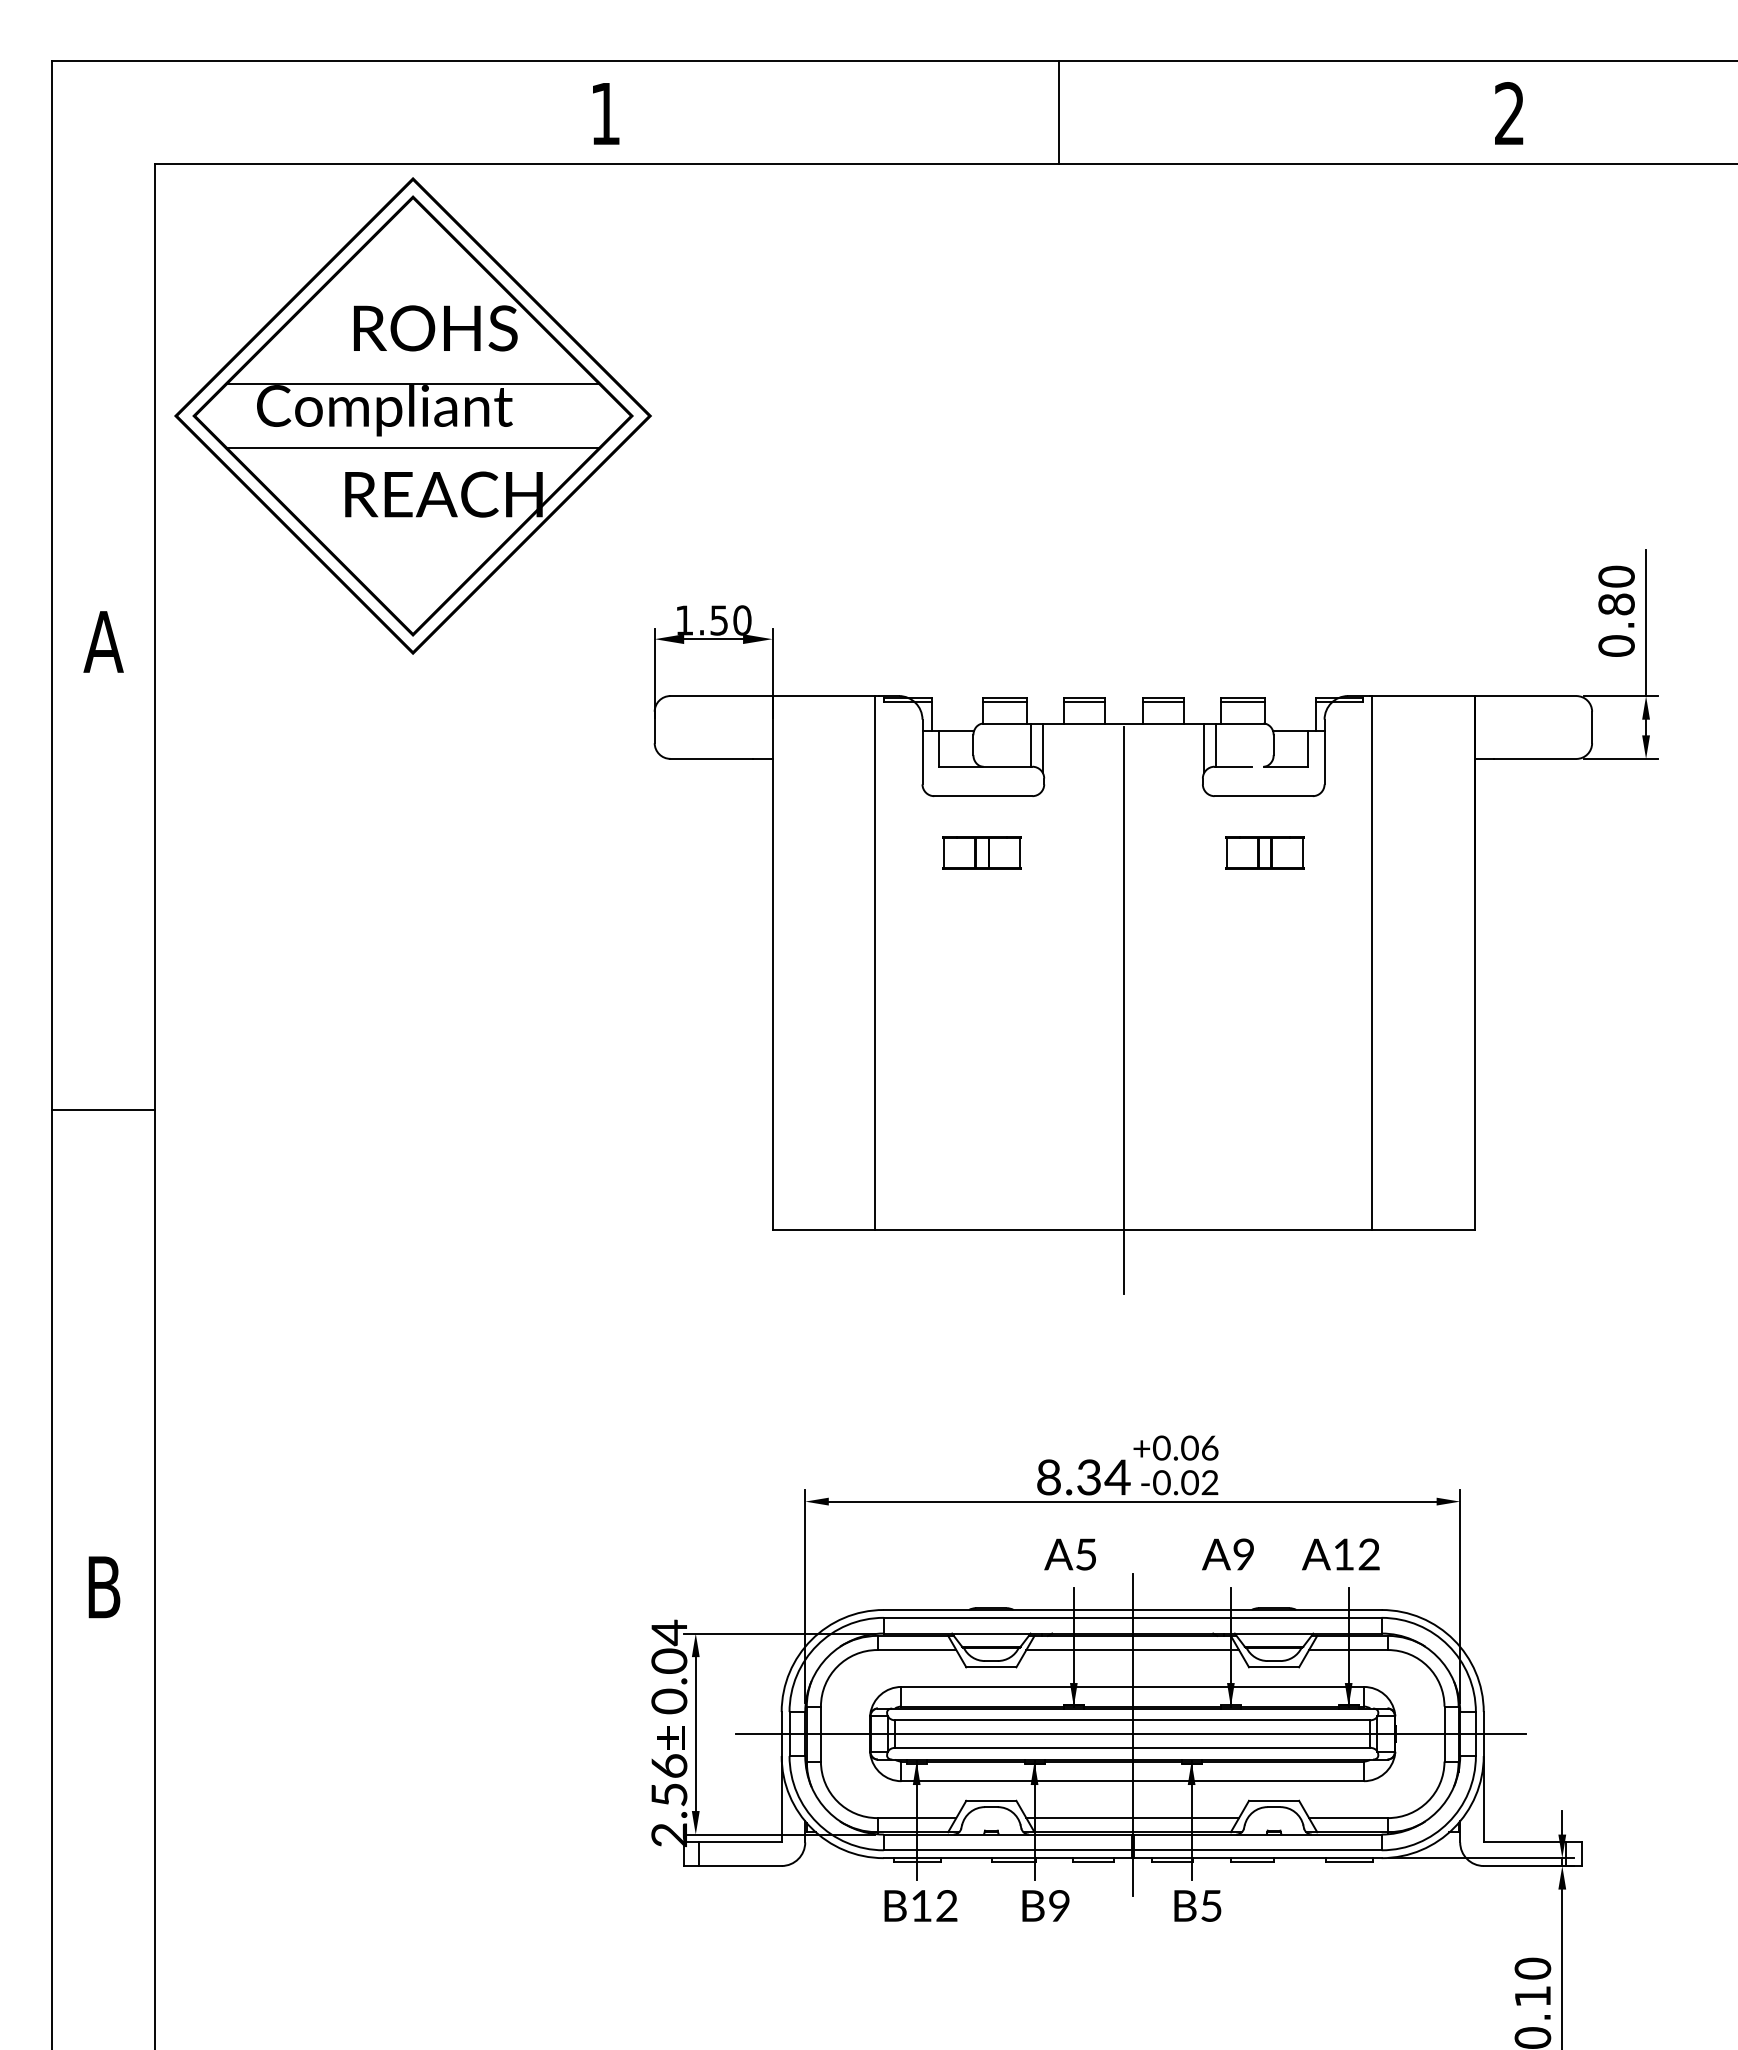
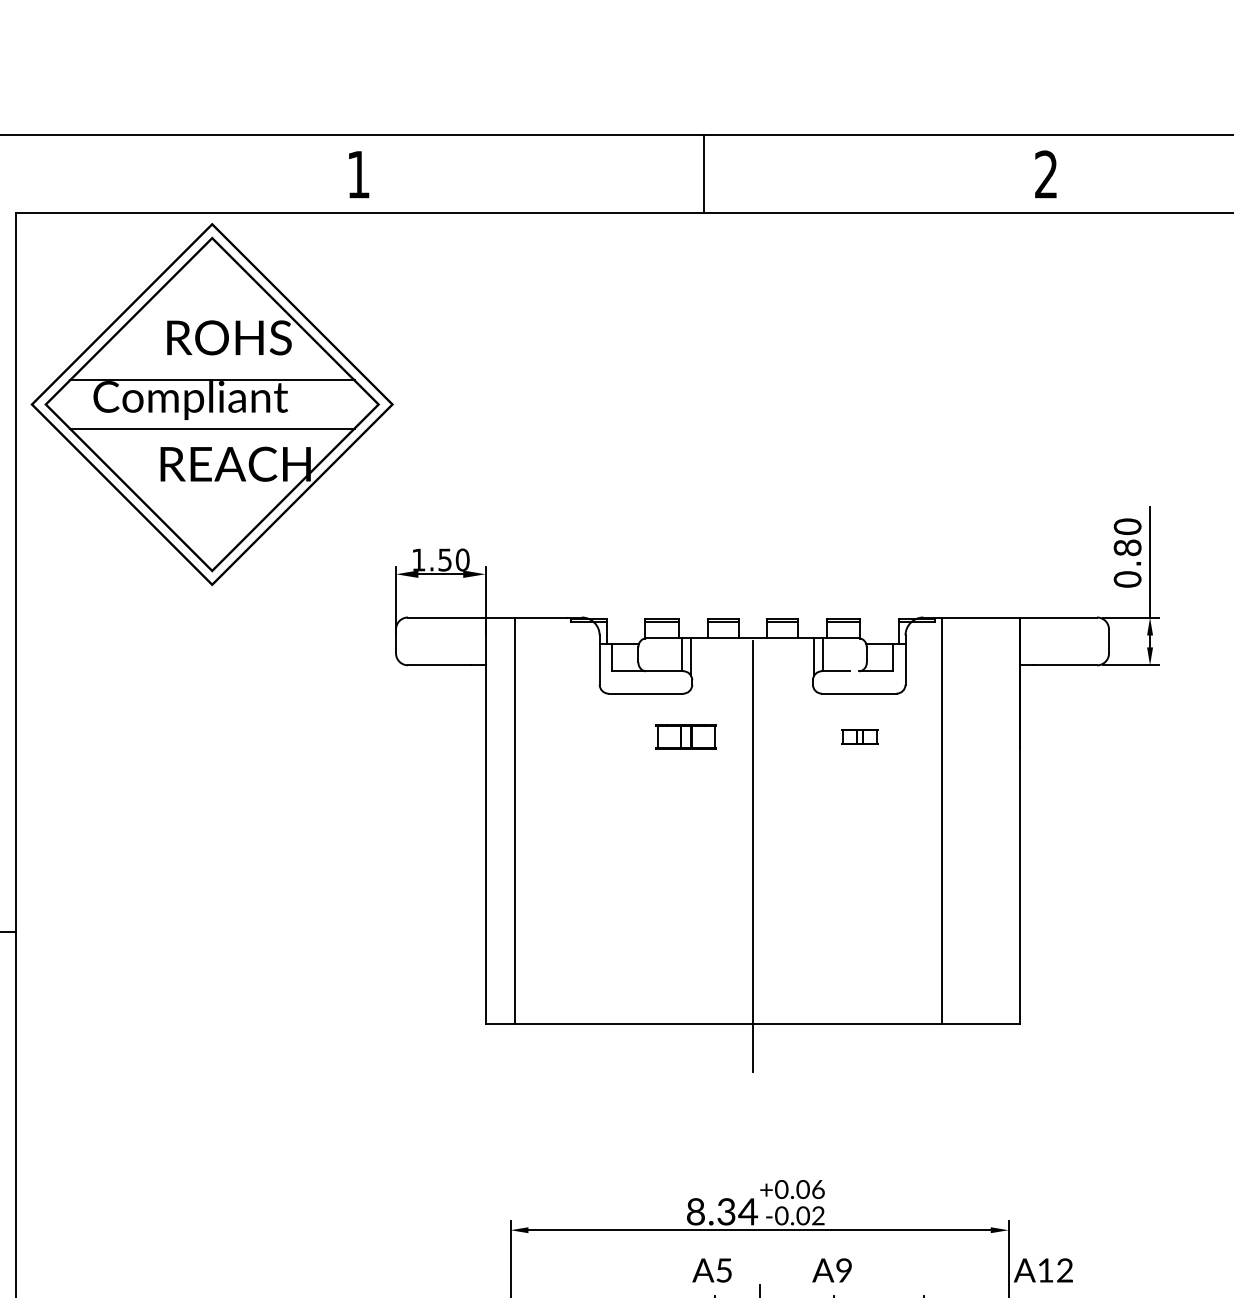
part: (981, 852) -> (685, 736), moved
part: (1264, 852) -> (859, 736), size x0.6
line: (874, 963) -> (515, 820), moved
text: (1340, 1554) -> (1043, 1270), moved

